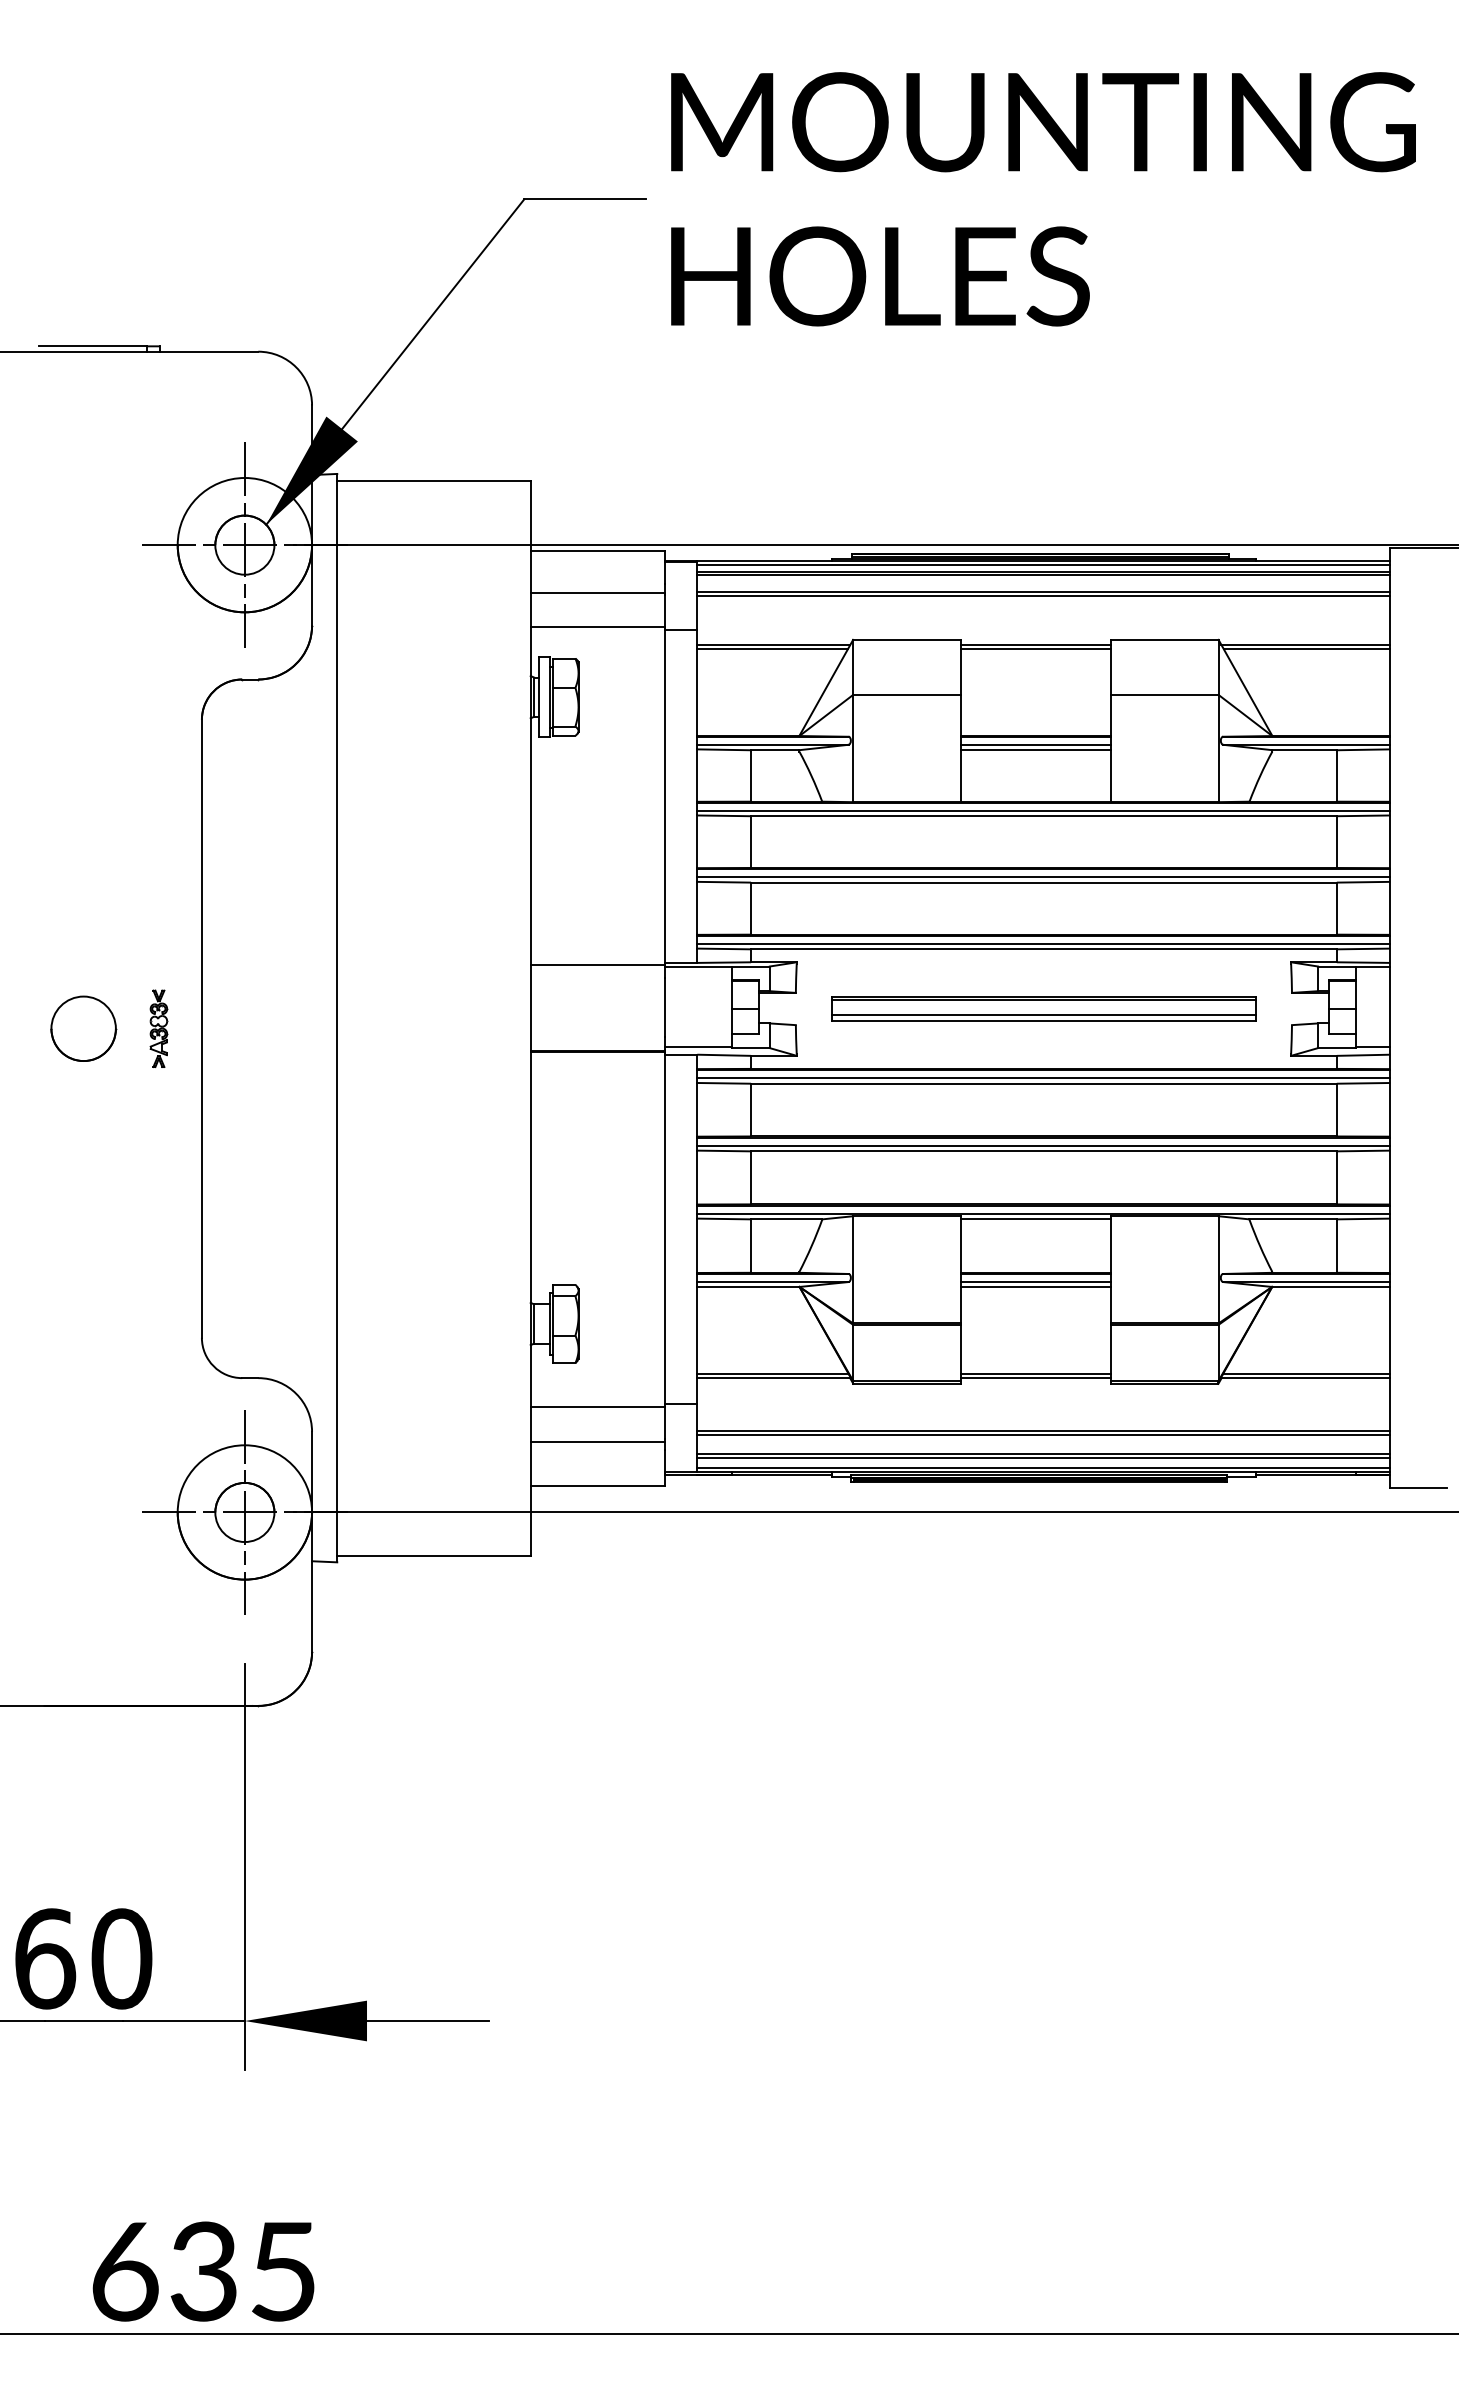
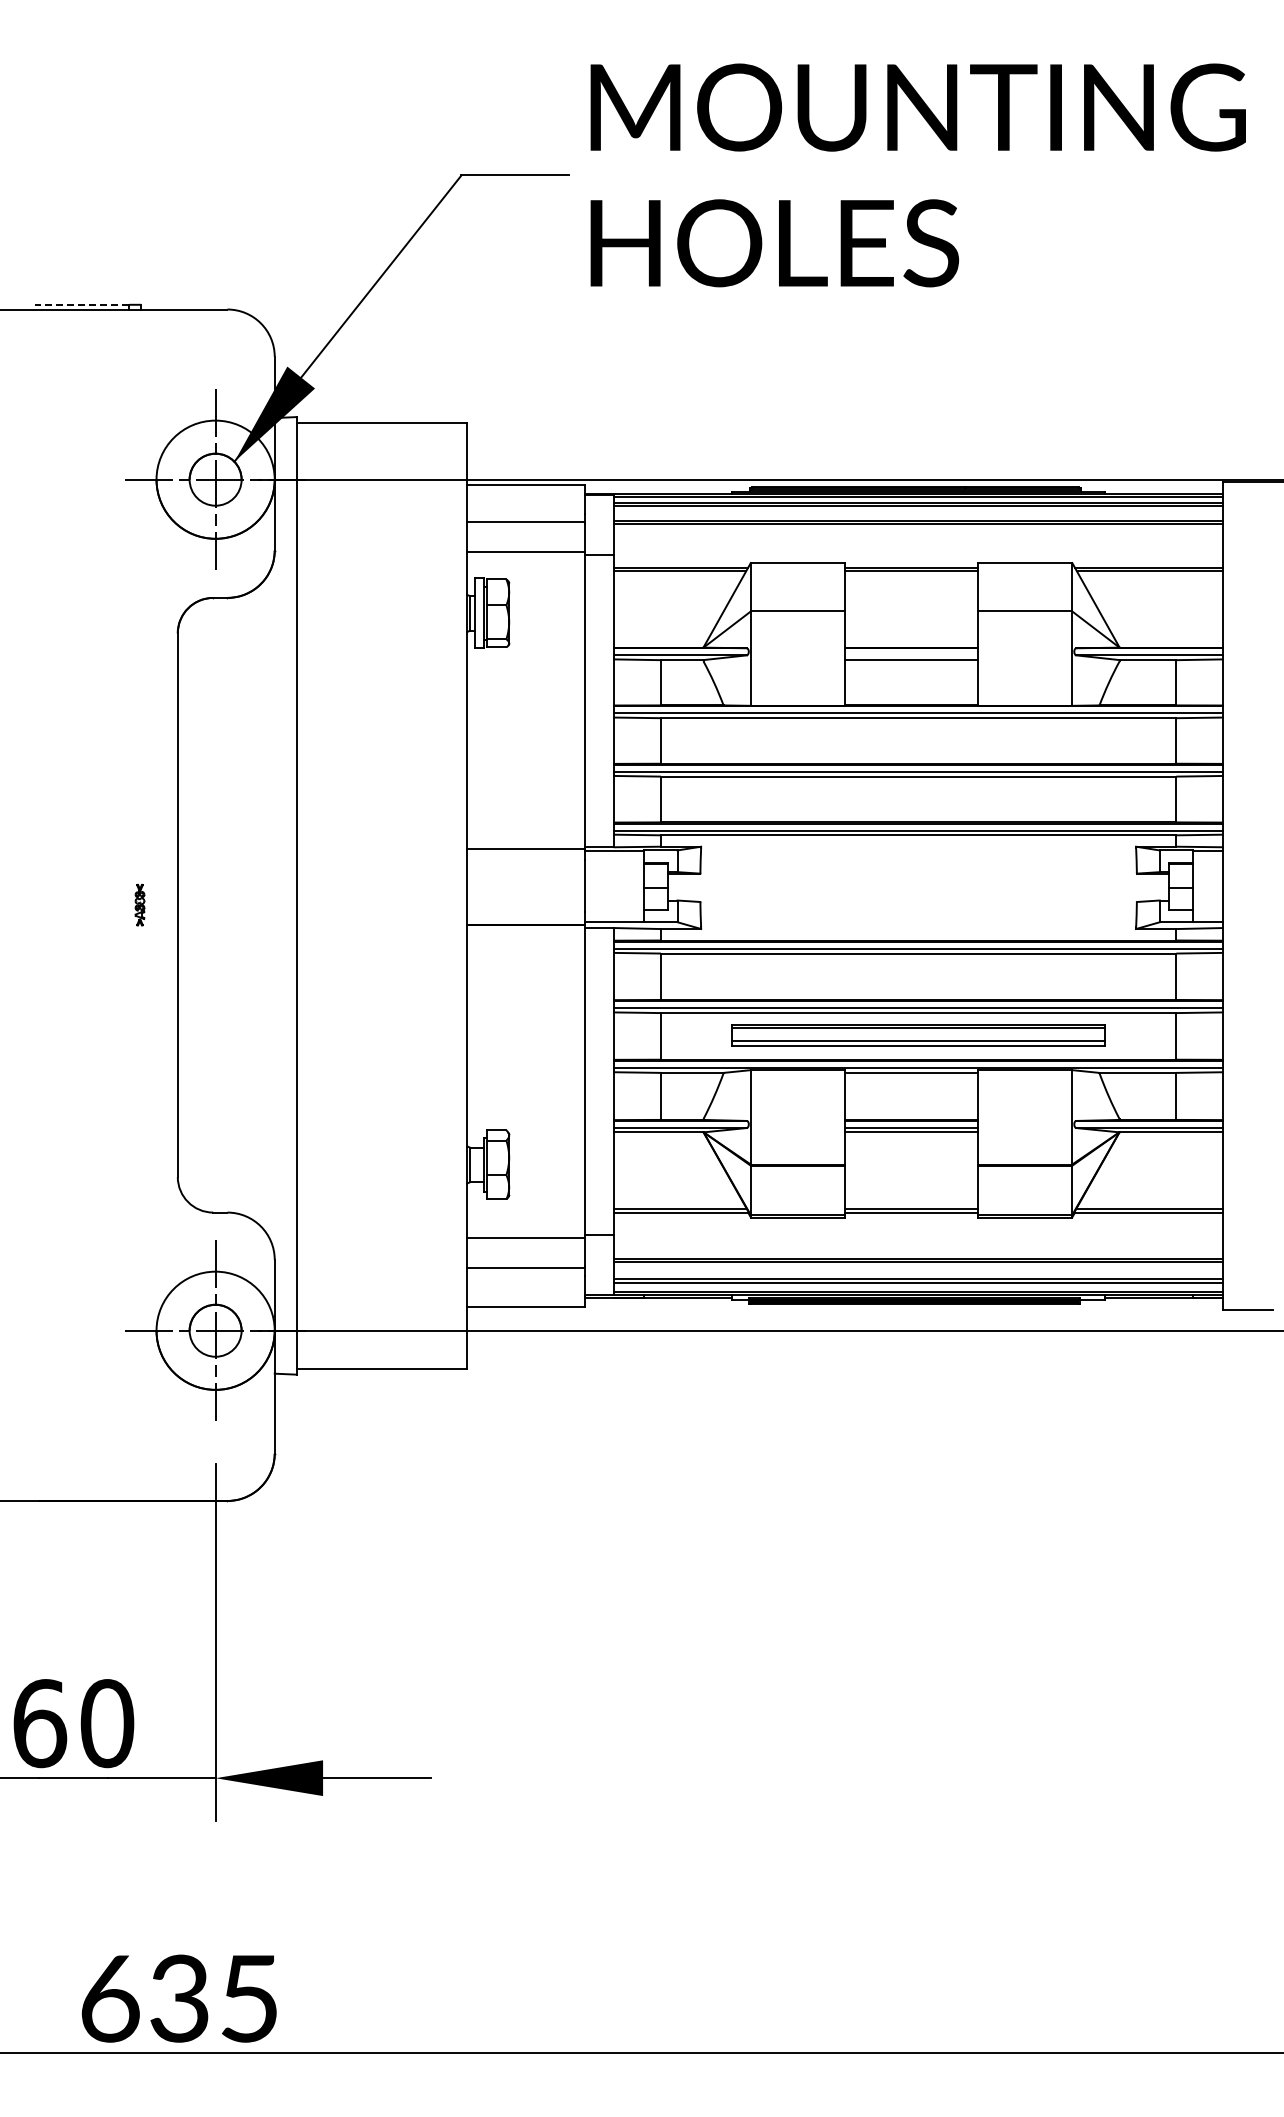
line: (92, 346) -> (81, 304), solid -> dashed
line: (1035, 744) -> (911, 655), removed
part: (1043, 1008) -> (918, 1035), moved
part: (158, 1027) -> (139, 904), size x0.6
part: (83, 1029) -> (73, 905), removed

